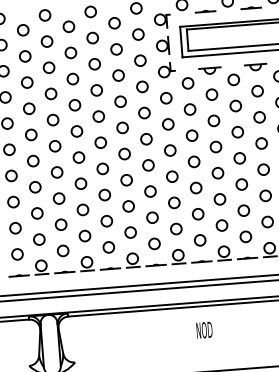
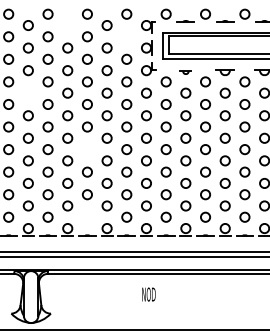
circle: (68, 26) -> (67, 25), removed
circle: (138, 34) -> (126, 36), removed
part: (209, 70) -> (185, 72), size x0.6
circle: (28, 108) -> (27, 92), removed
circle: (102, 168) -> (87, 149), removed
circle: (108, 246) -> (87, 216), removed
text: (203, 330) -> (148, 294), moved

